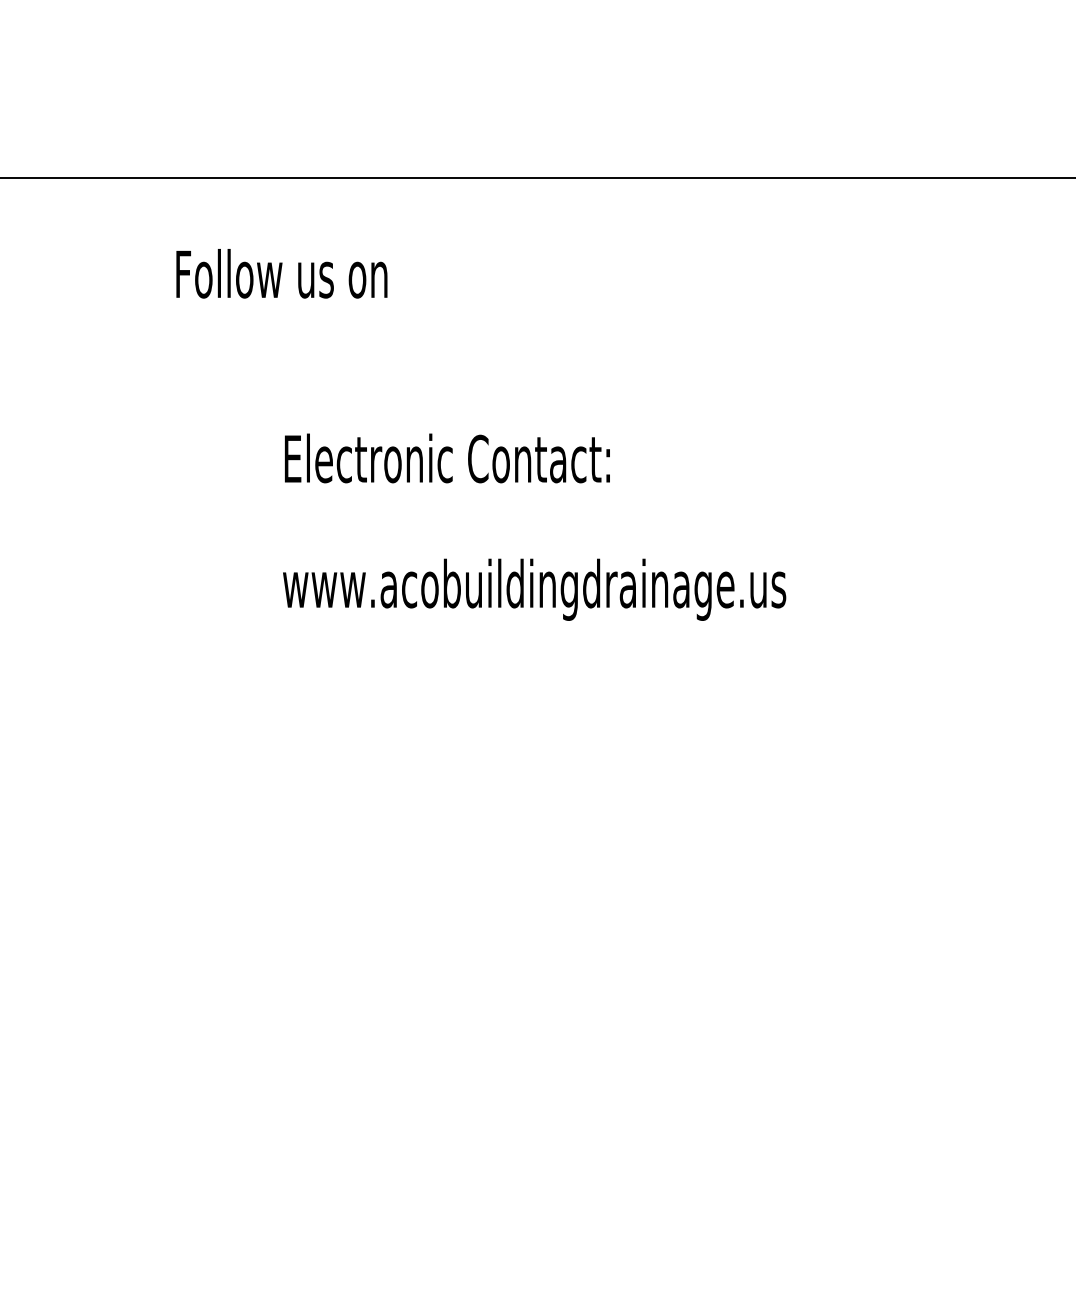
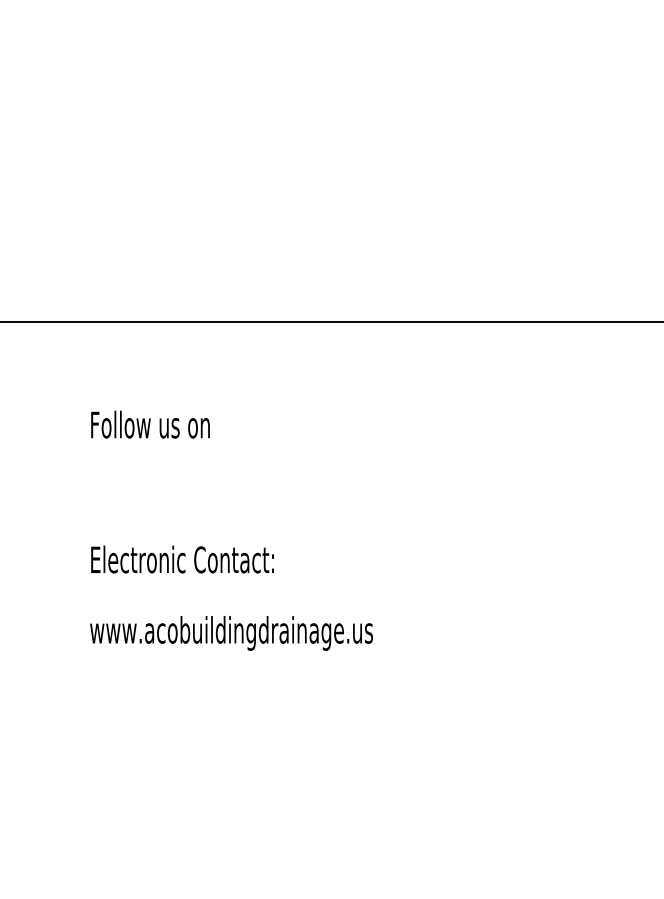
text: (281, 273) -> (150, 424), moved
text: (534, 525) -> (231, 597), moved

